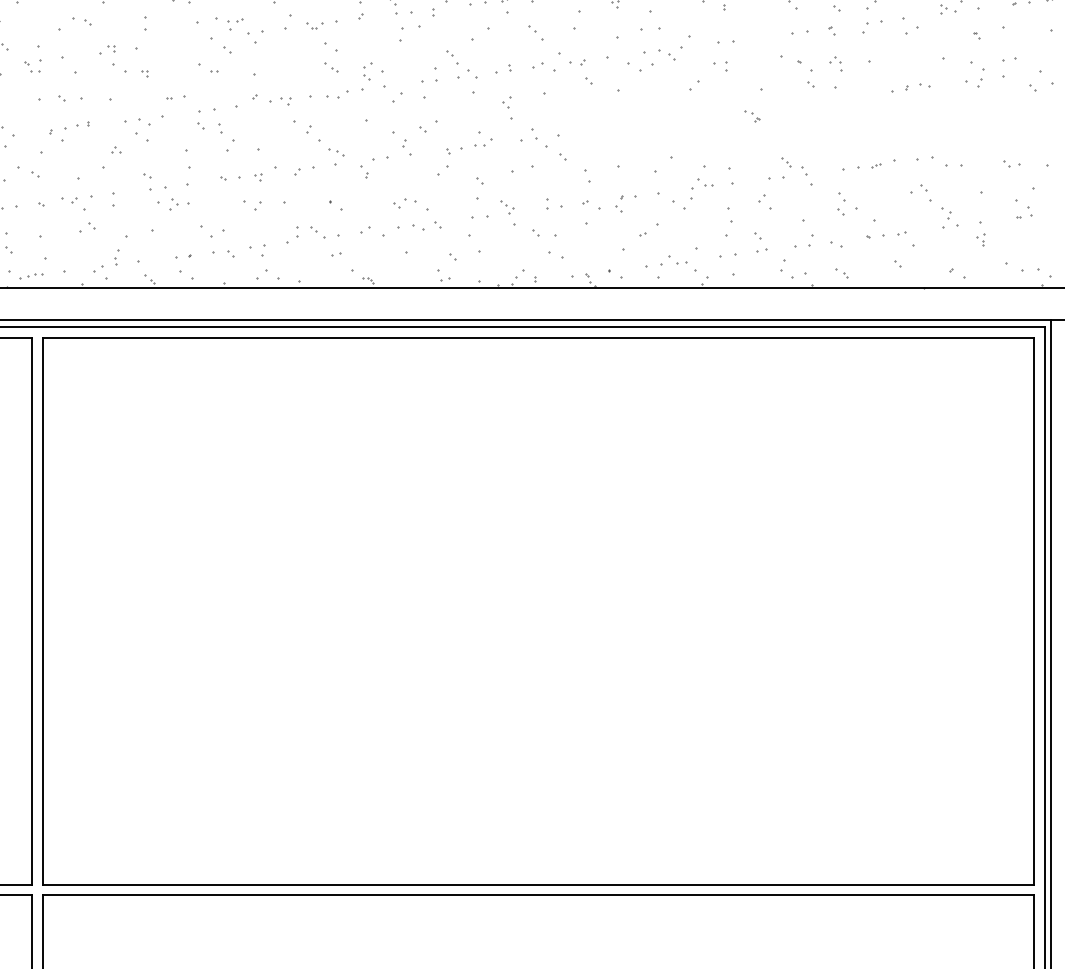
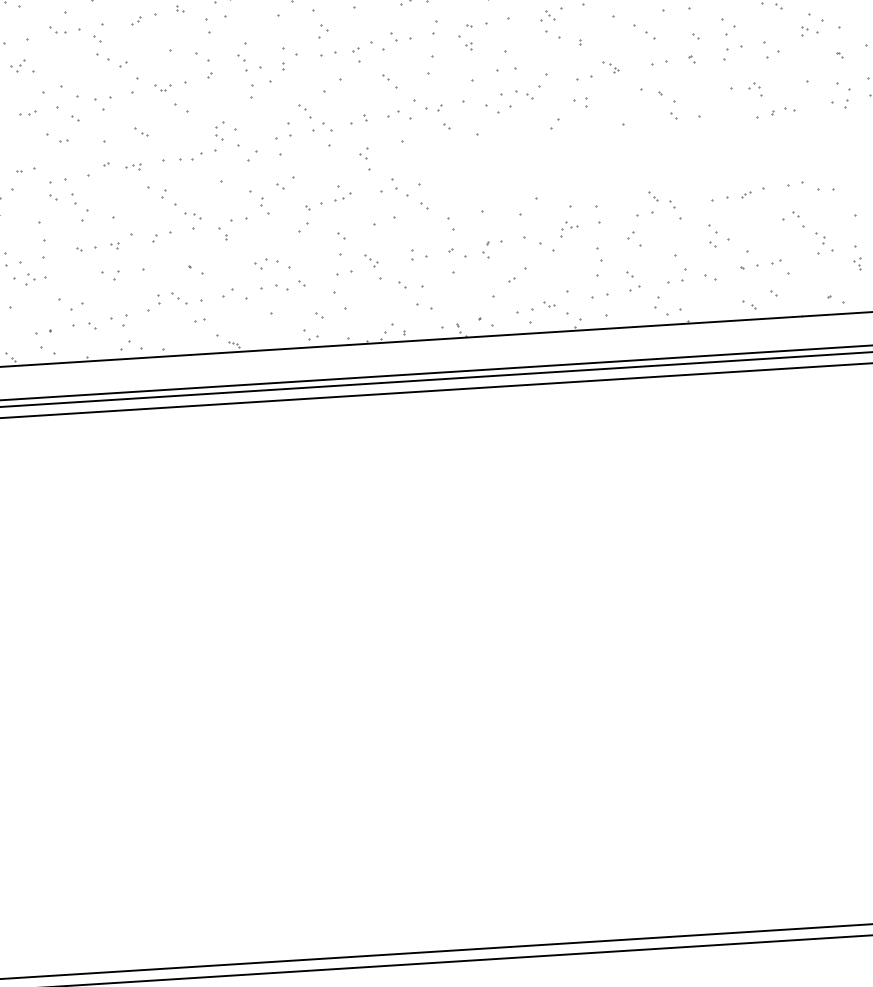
part: (235, 20) -> (27, 113), moved
part: (835, 63) -> (754, 89), moved
part: (331, 67) -> (141, 131), moved
part: (280, 101) -> (132, 167), size x0.71
part: (752, 116) -> (610, 67), moved
part: (701, 188) -> (568, 229), size x0.71
part: (678, 260) -> (549, 304), size x0.62
part: (841, 273) -> (748, 305), moved

